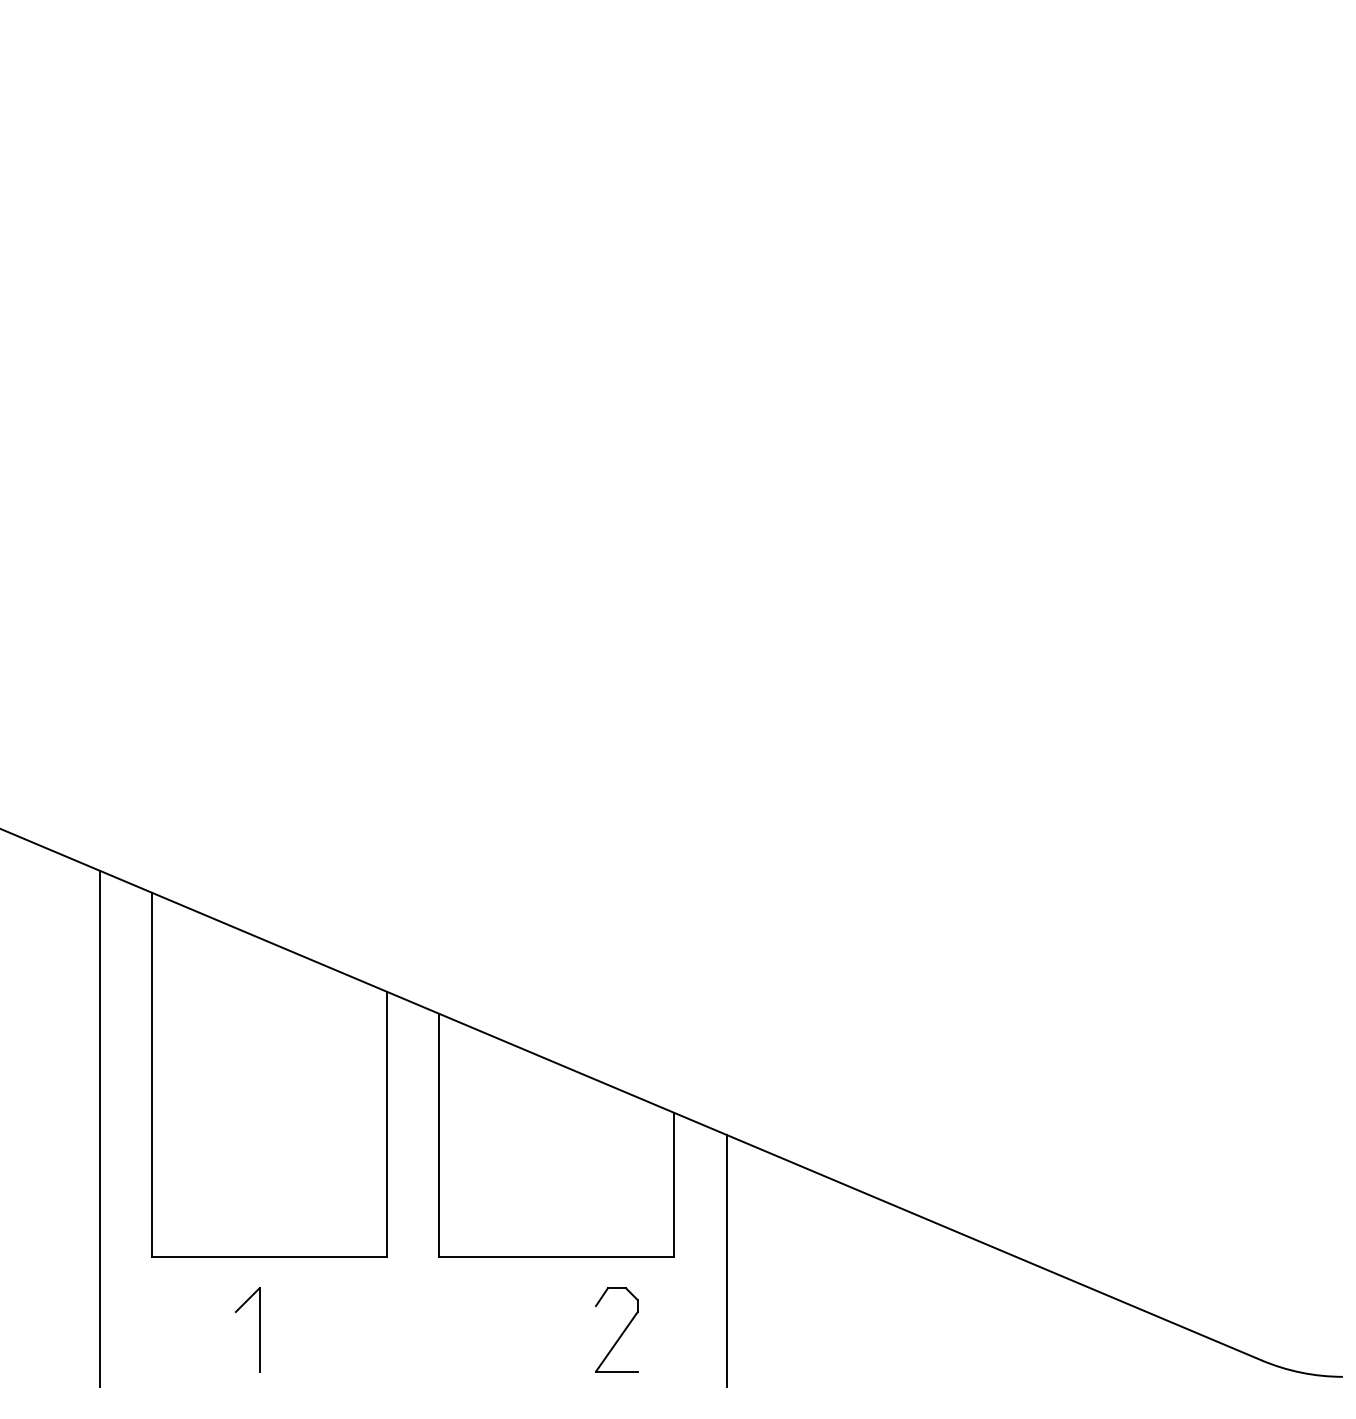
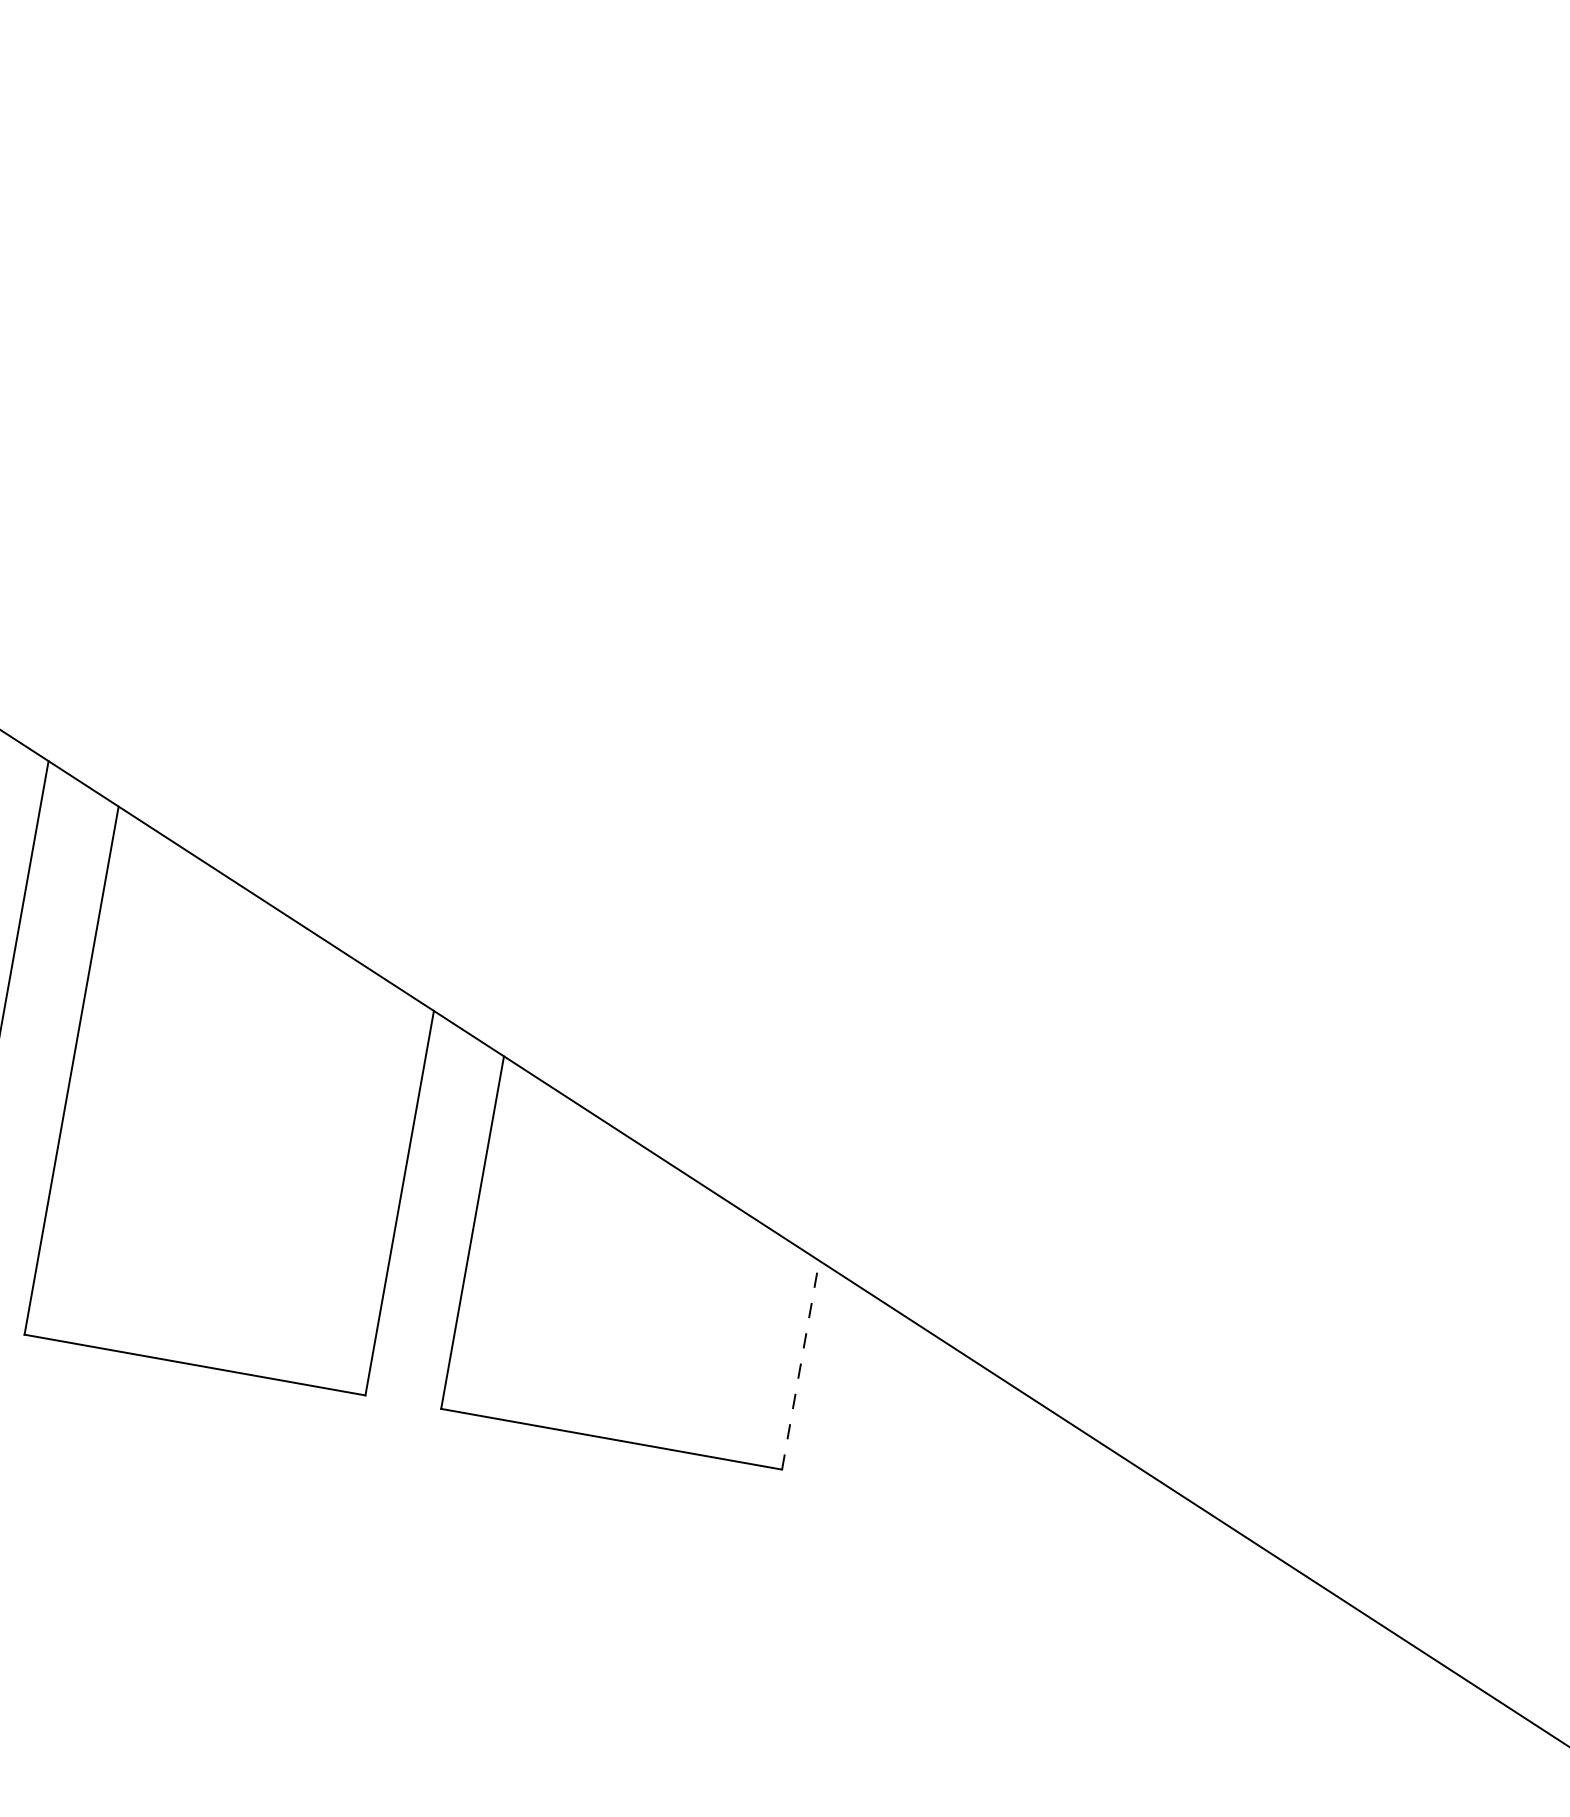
line: (674, 1184) -> (801, 1364), solid -> dashed
line: (726, 1260) -> (856, 1488), removed
part: (259, 1329) -> (161, 1467), removed
part: (621, 1333) -> (685, 1567), removed

